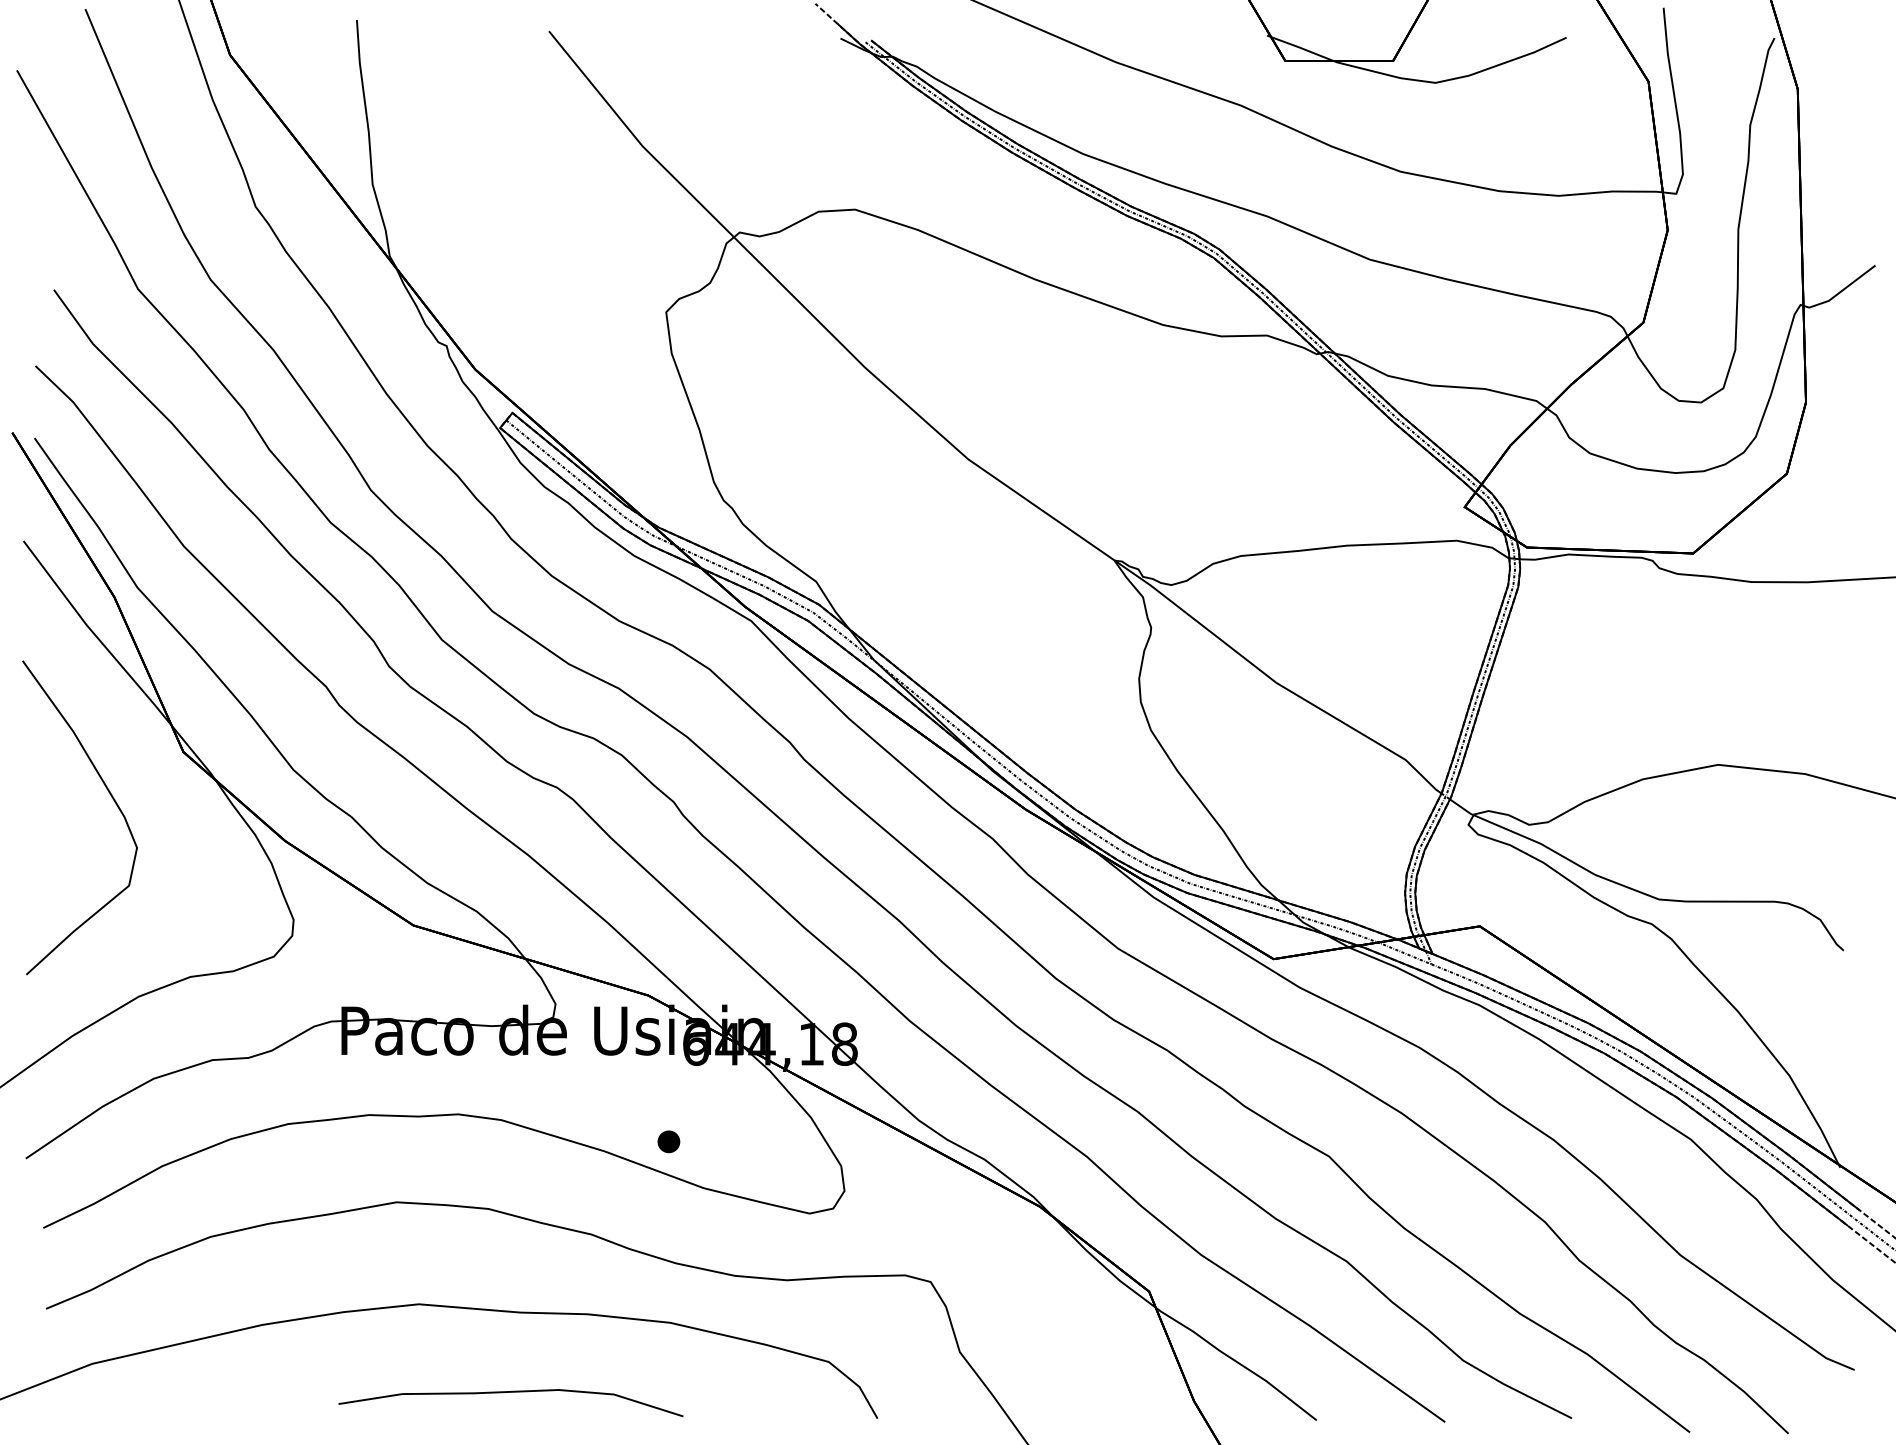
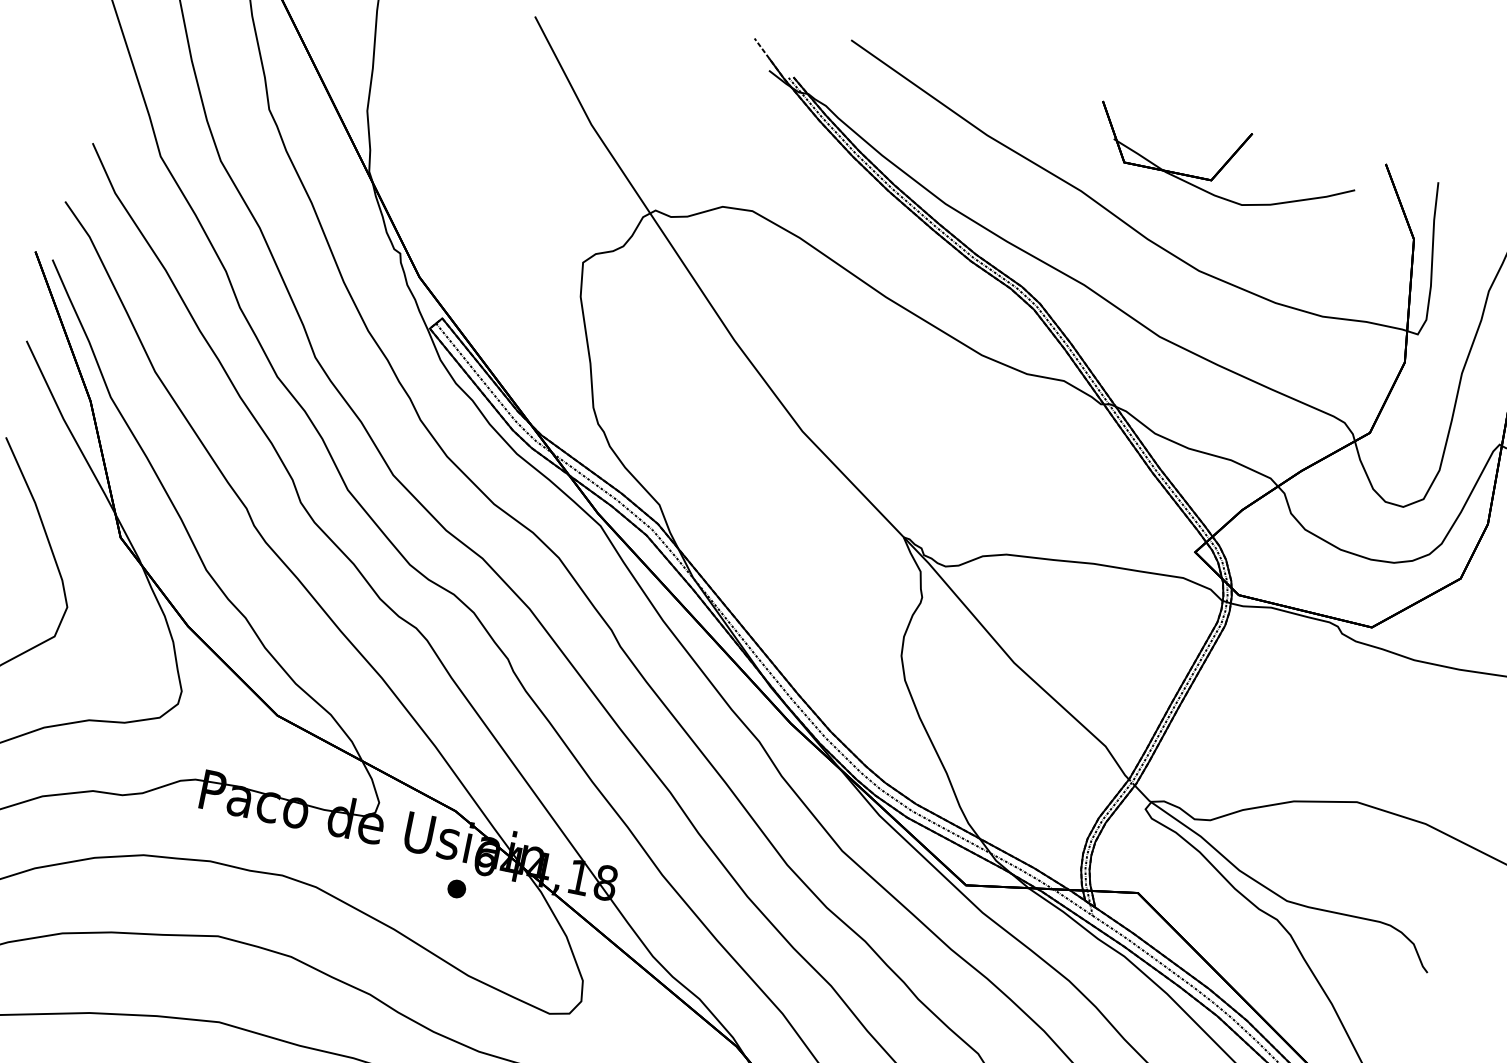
part: (668, 1141) -> (456, 888), moved

